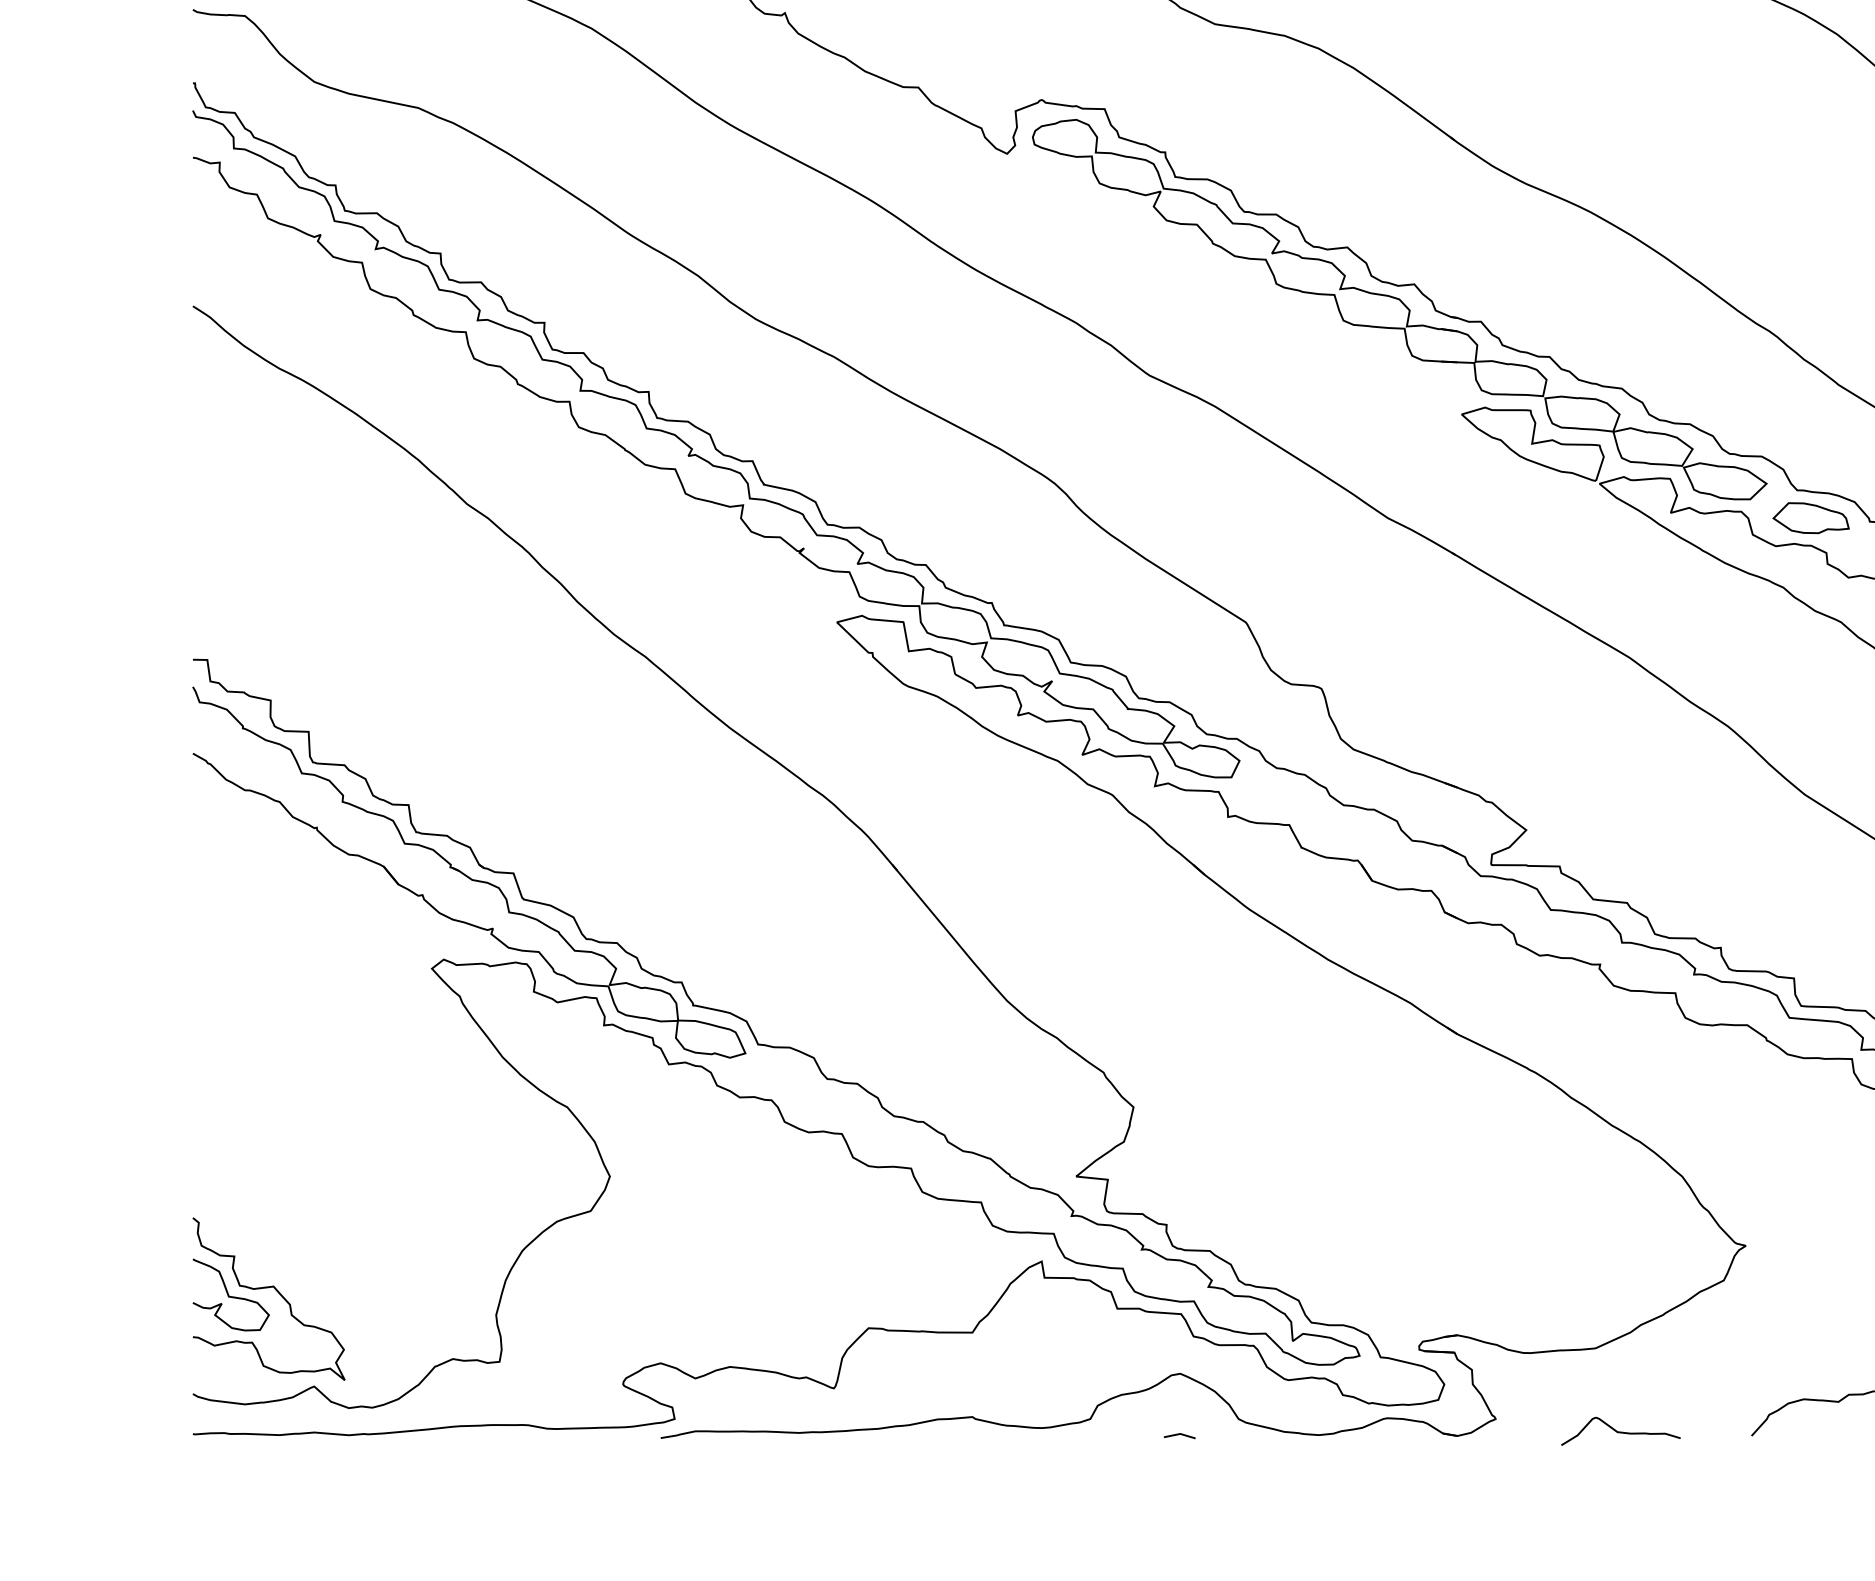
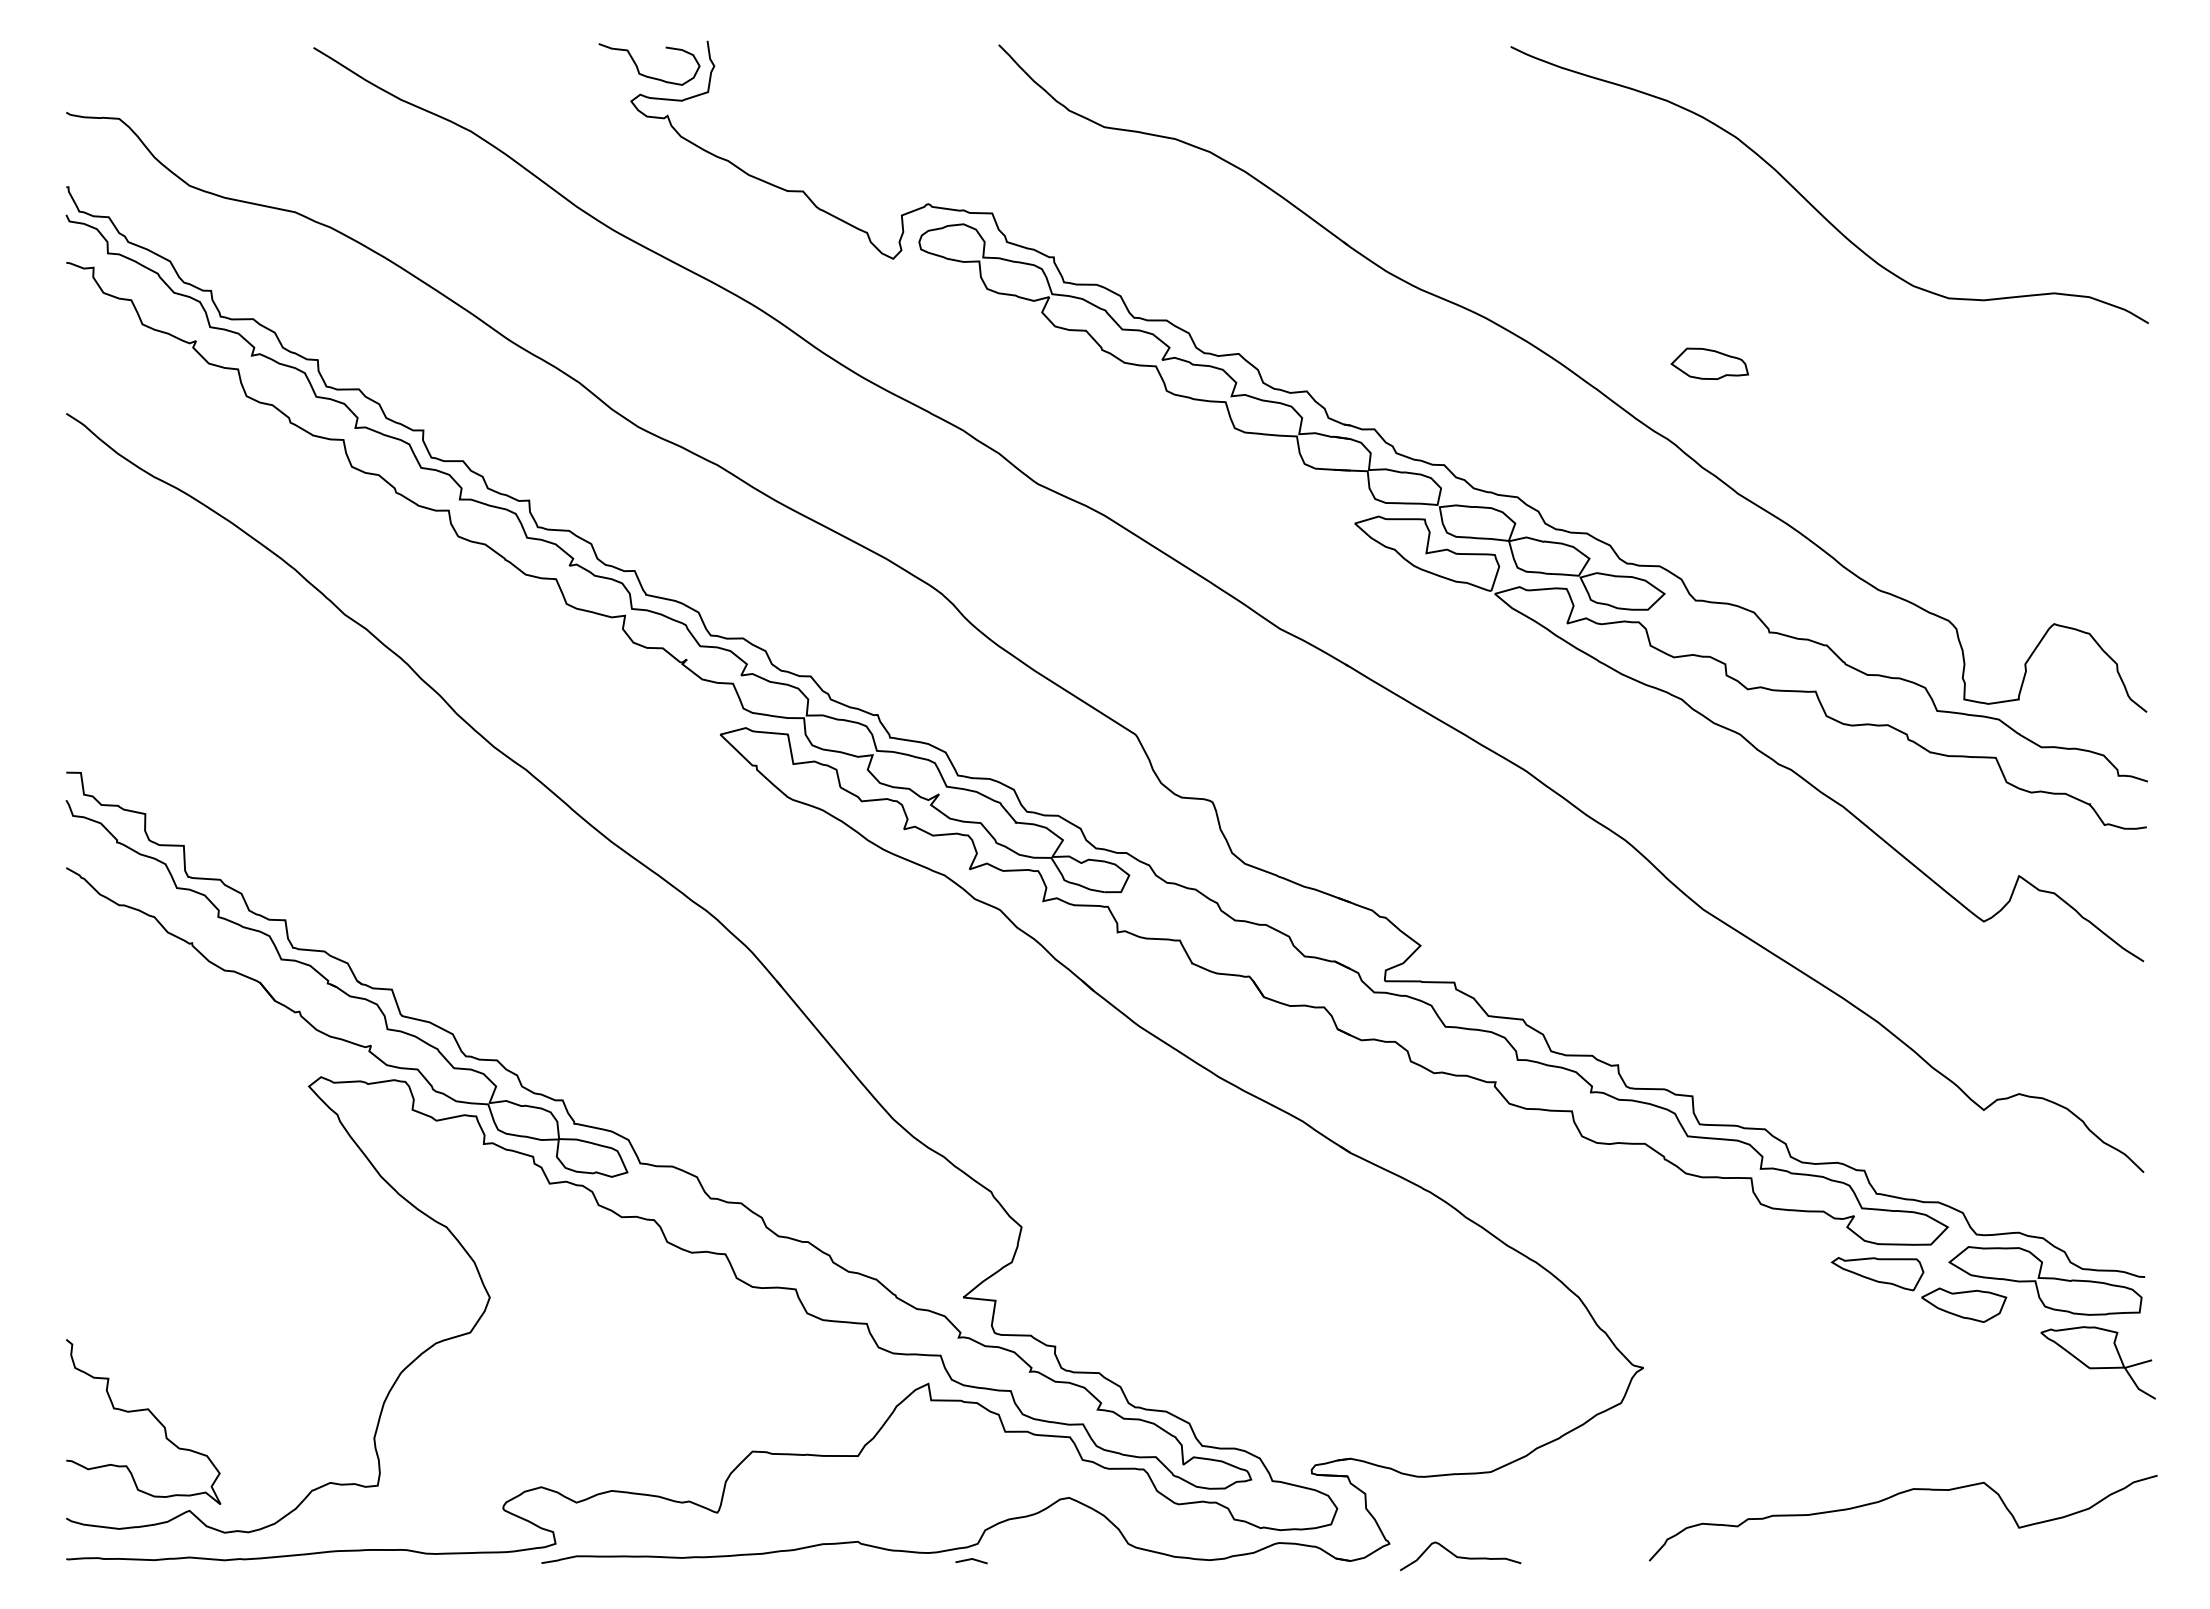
part: (1810, 517) -> (1709, 363), moved
curve: (230, 1295) -> (104, 1418), removed
curve: (1620, 1431) -> (1460, 1556), moved
line: (1178, 1435) -> (970, 1560), moved

